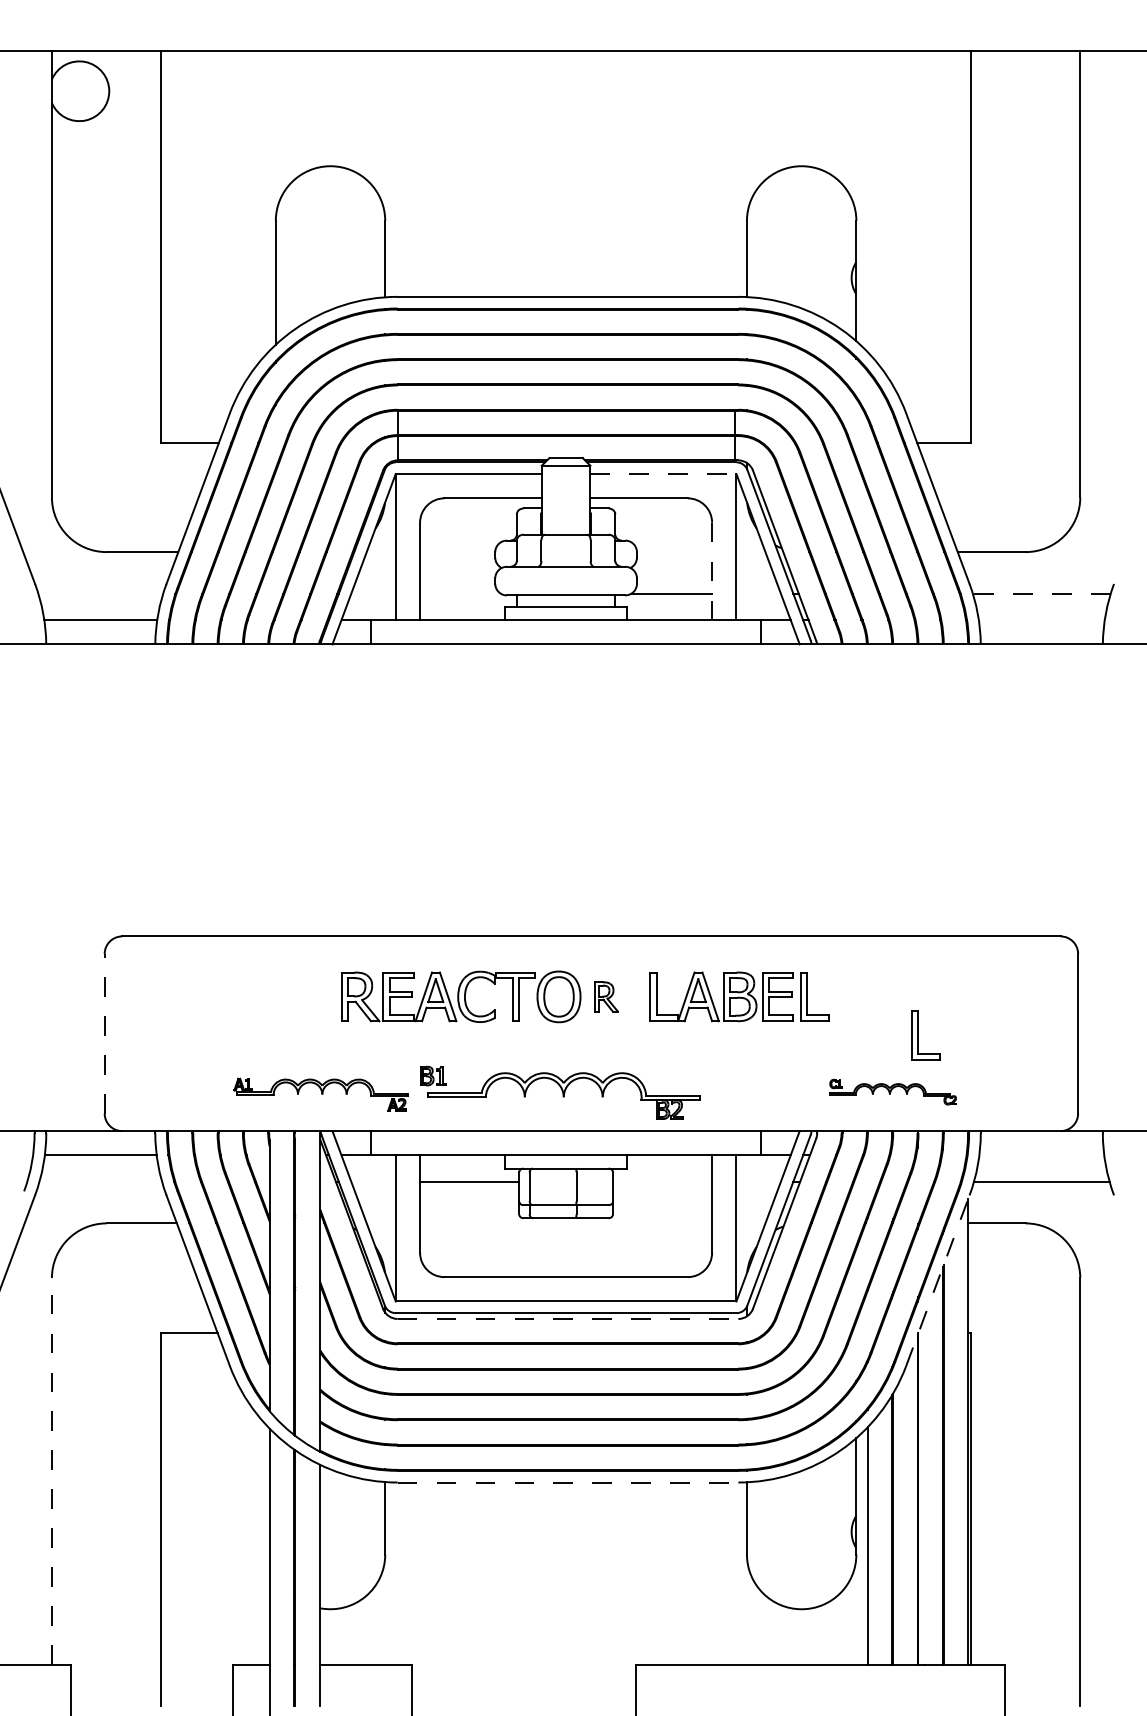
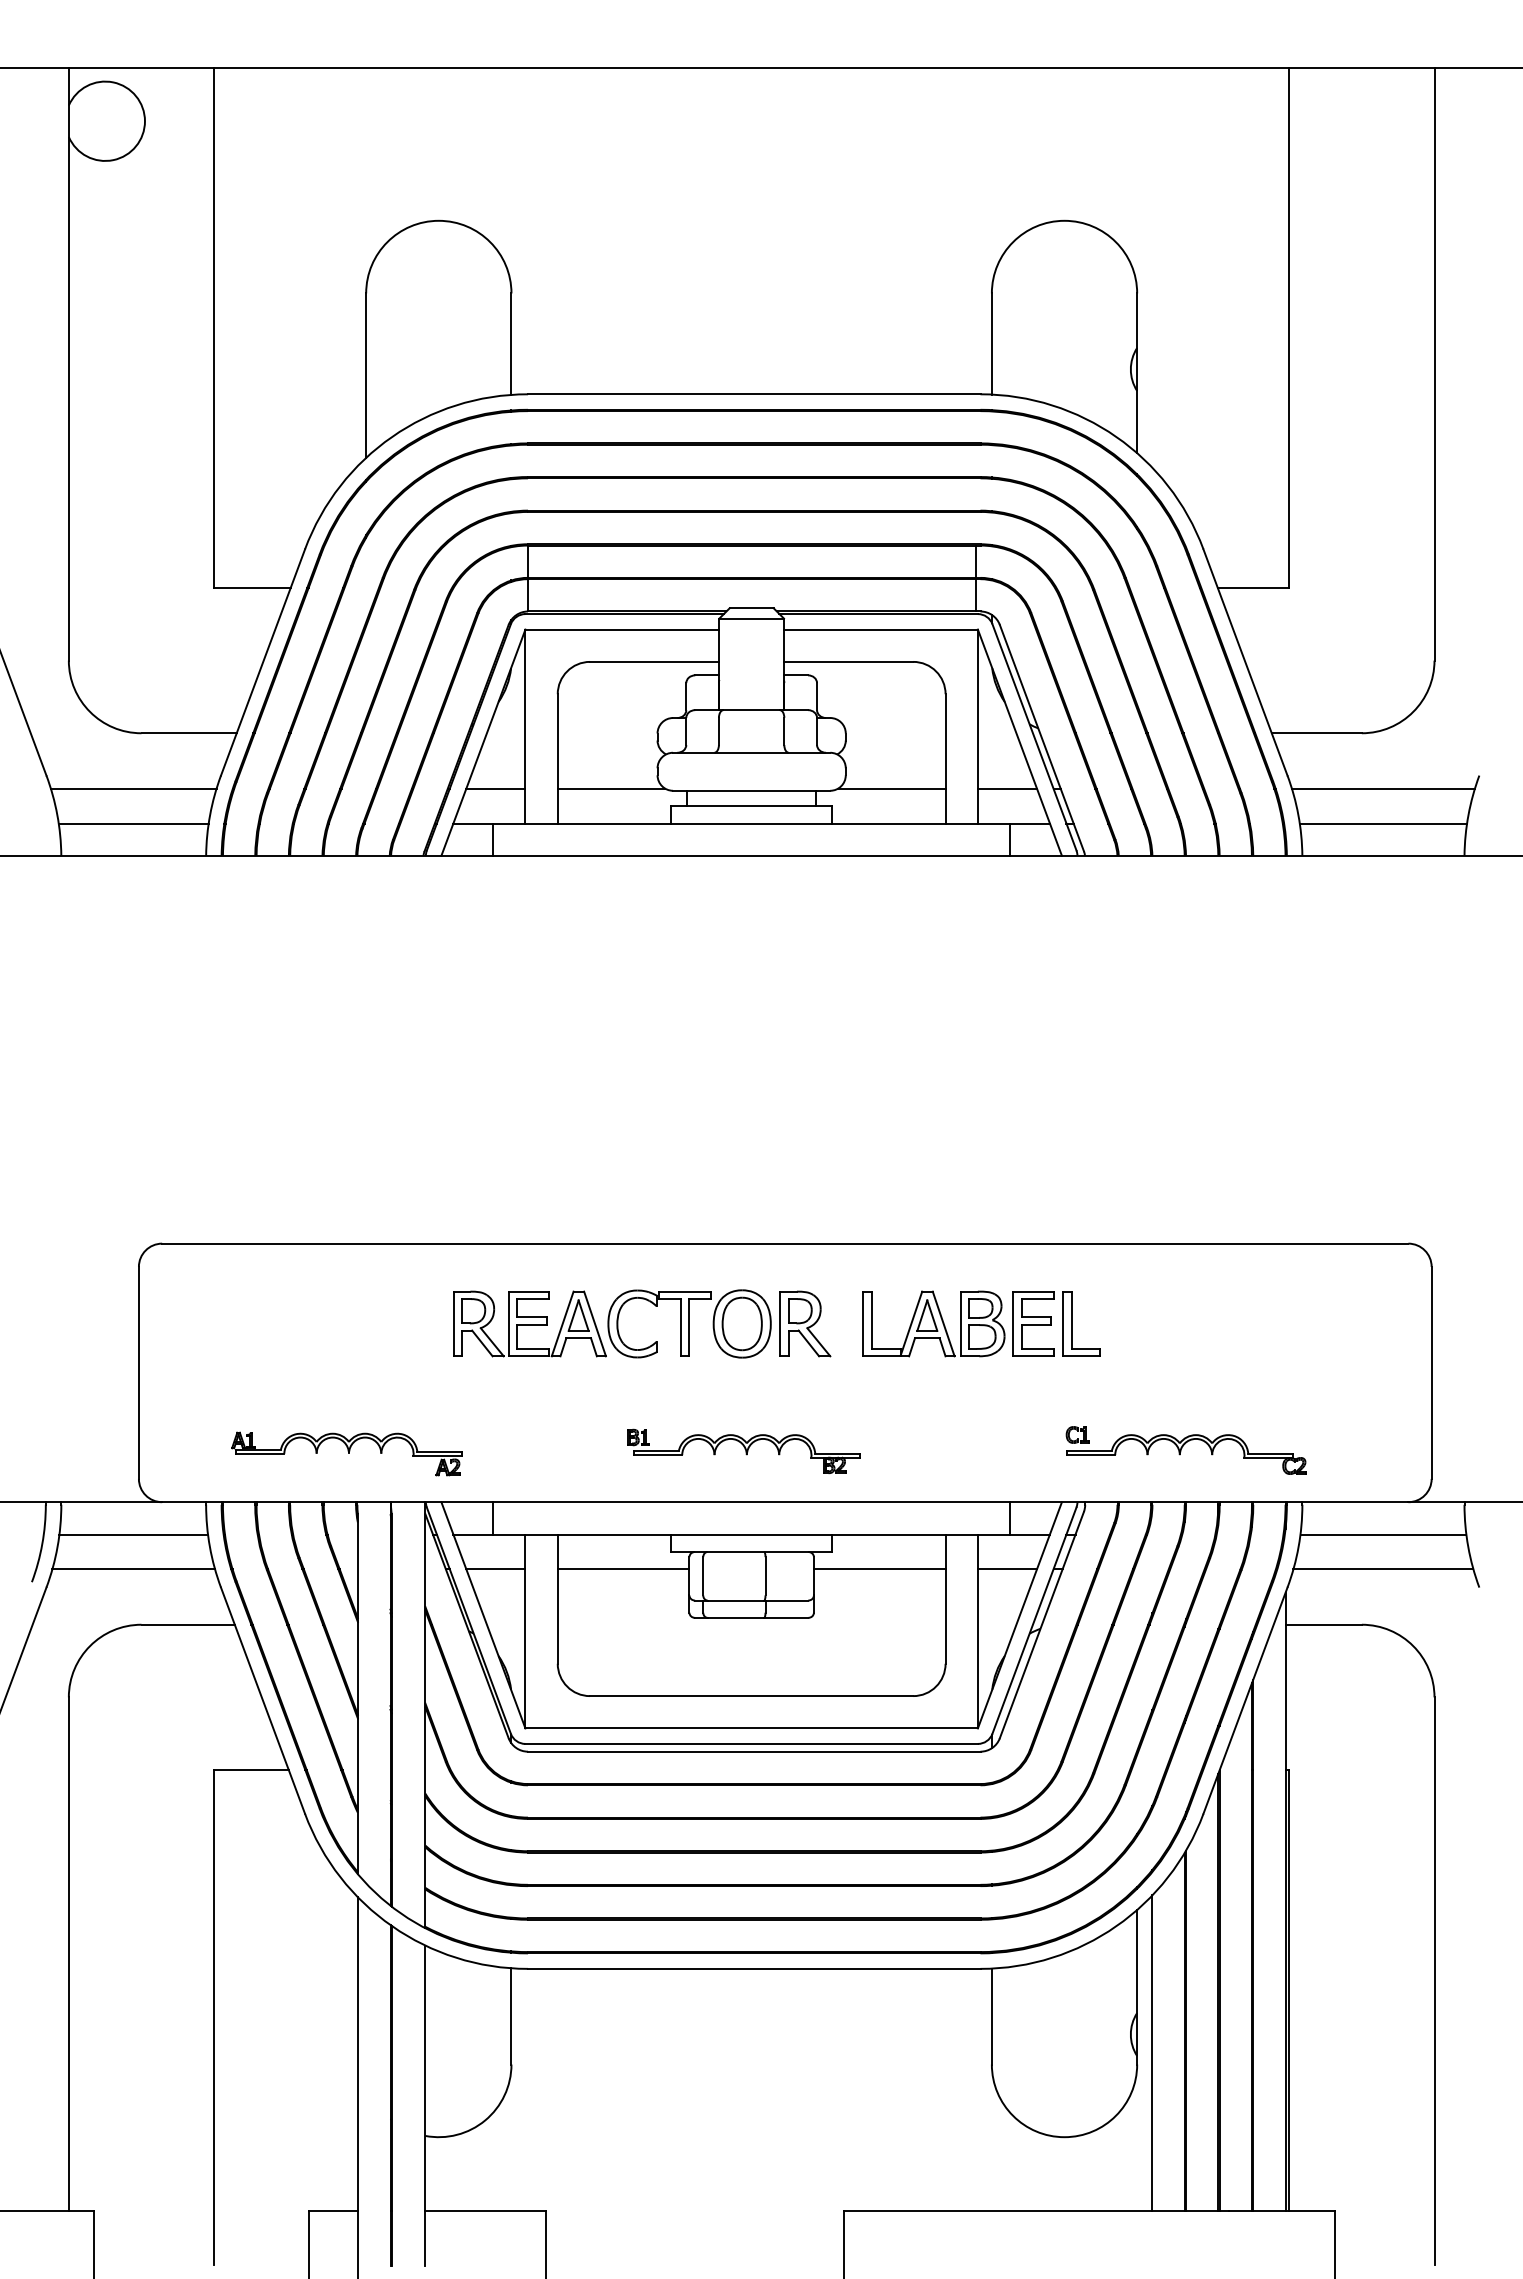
line: (663, 473) -> (880, 629), dashed -> solid
line: (712, 571) -> (945, 758), dashed -> solid
line: (100, 593) -> (133, 788), added
line: (373, 593) -> (495, 788), added
line: (460, 593) -> (611, 788), added
line: (758, 593) -> (1007, 788), added
line: (1041, 593) -> (1383, 788), dashed -> solid
line: (1041, 620) -> (1383, 823), added
part: (606, 996) -> (805, 1323), size x1.67
line: (104, 1033) -> (138, 1372), dashed -> solid
part: (919, 1034) -> (1220, 1374), removed
part: (559, 1092) -> (743, 1451), size x0.62
part: (892, 1092) -> (1185, 1450), size x1.43
part: (320, 1094) -> (346, 1453), moved
line: (1041, 1155) -> (1383, 1534), added
line: (100, 1181) -> (133, 1569), added
line: (373, 1181) -> (495, 1569), added
line: (662, 1181) -> (879, 1569), added
line: (758, 1181) -> (1007, 1569), added
line: (937, 1280) -> (1245, 1700), dashed -> solid
line: (568, 1318) -> (754, 1751), dashed -> solid
line: (51, 1471) -> (68, 1954), dashed -> solid
line: (568, 1482) -> (754, 1968), dashed -> solid

